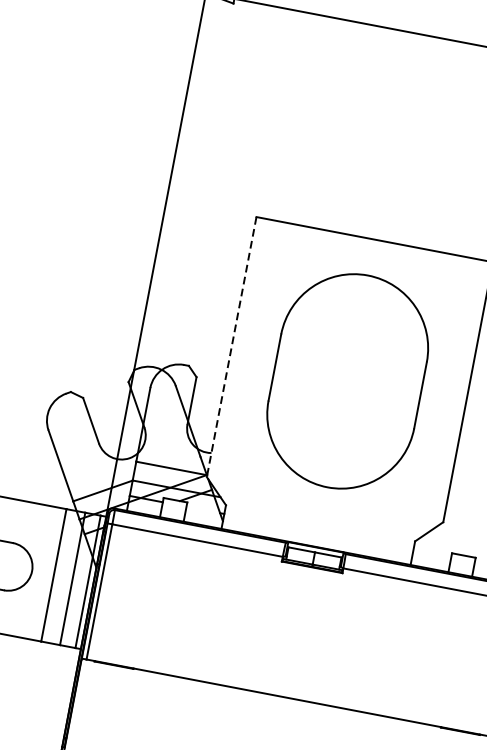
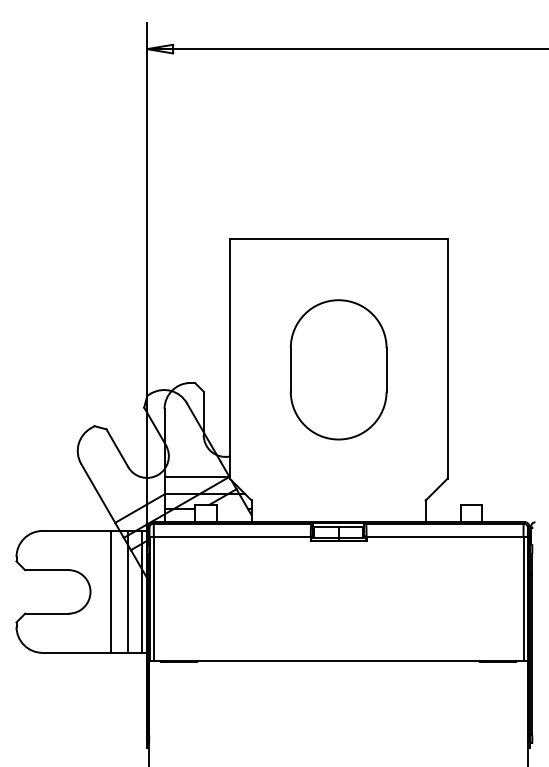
line: (231, 346) -> (229, 358), dashed -> solid
part: (347, 381) -> (338, 369), size x0.71

